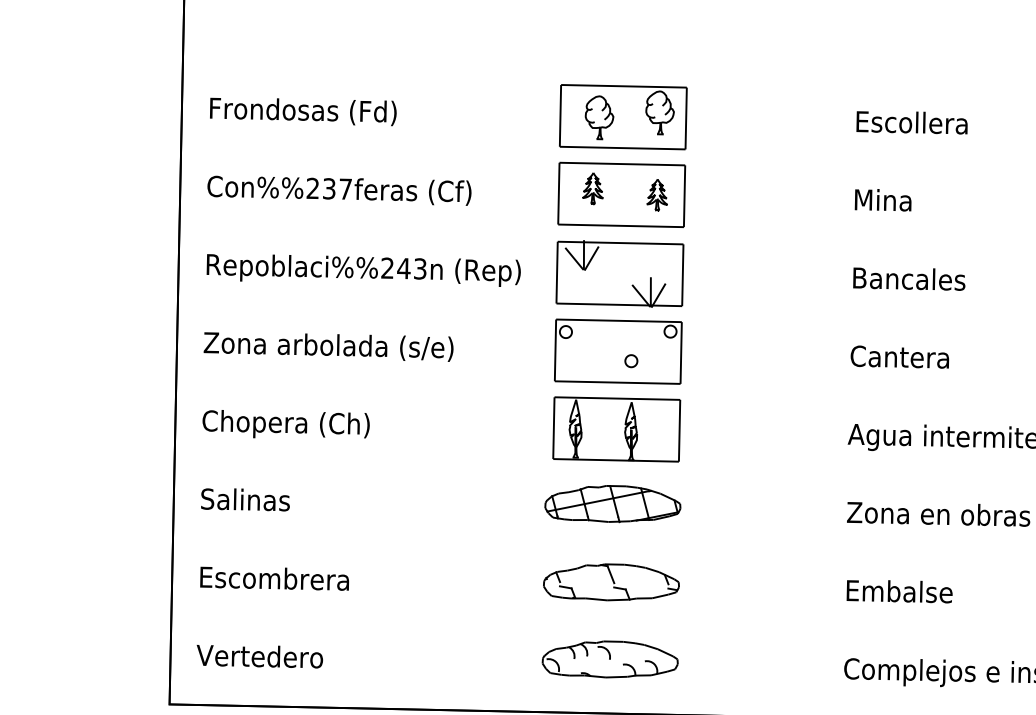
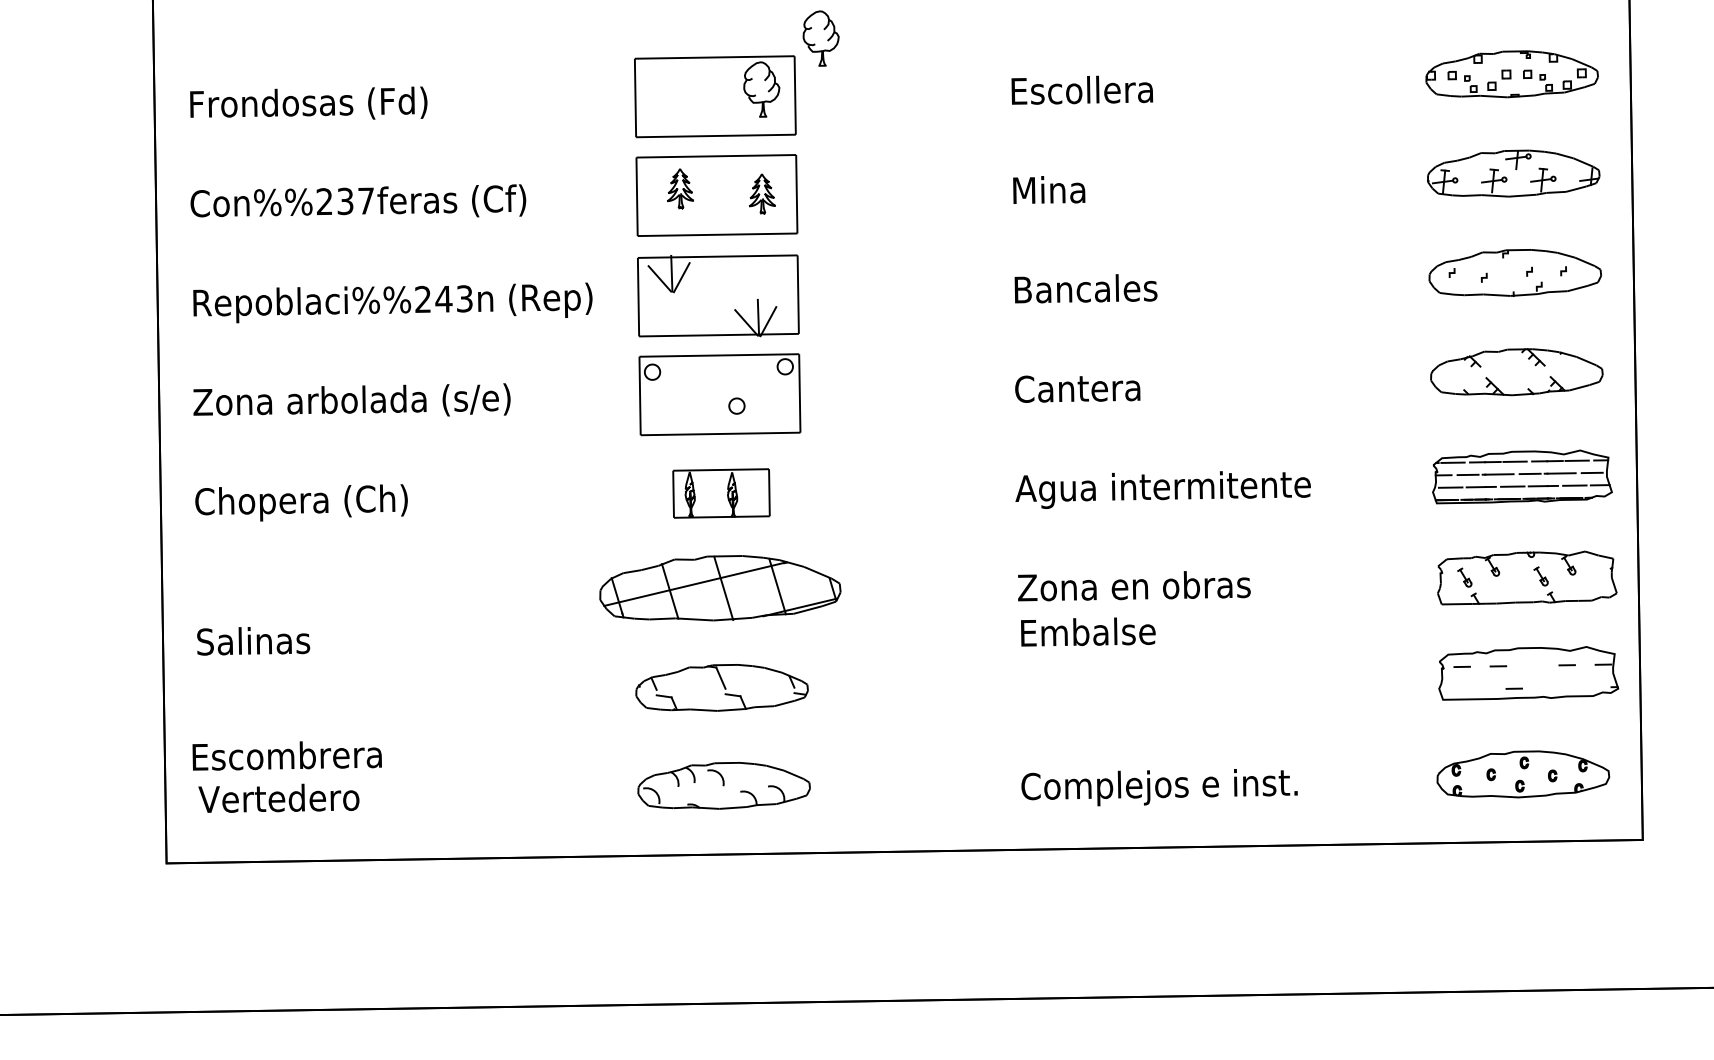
part: (599, 117) -> (820, 38), moved
part: (616, 429) -> (721, 493), size x0.6
text: (245, 500) -> (253, 641), moved
part: (612, 504) -> (719, 588), size x1.4
text: (274, 578) -> (286, 755), moved
text: (899, 591) -> (1088, 631), moved

